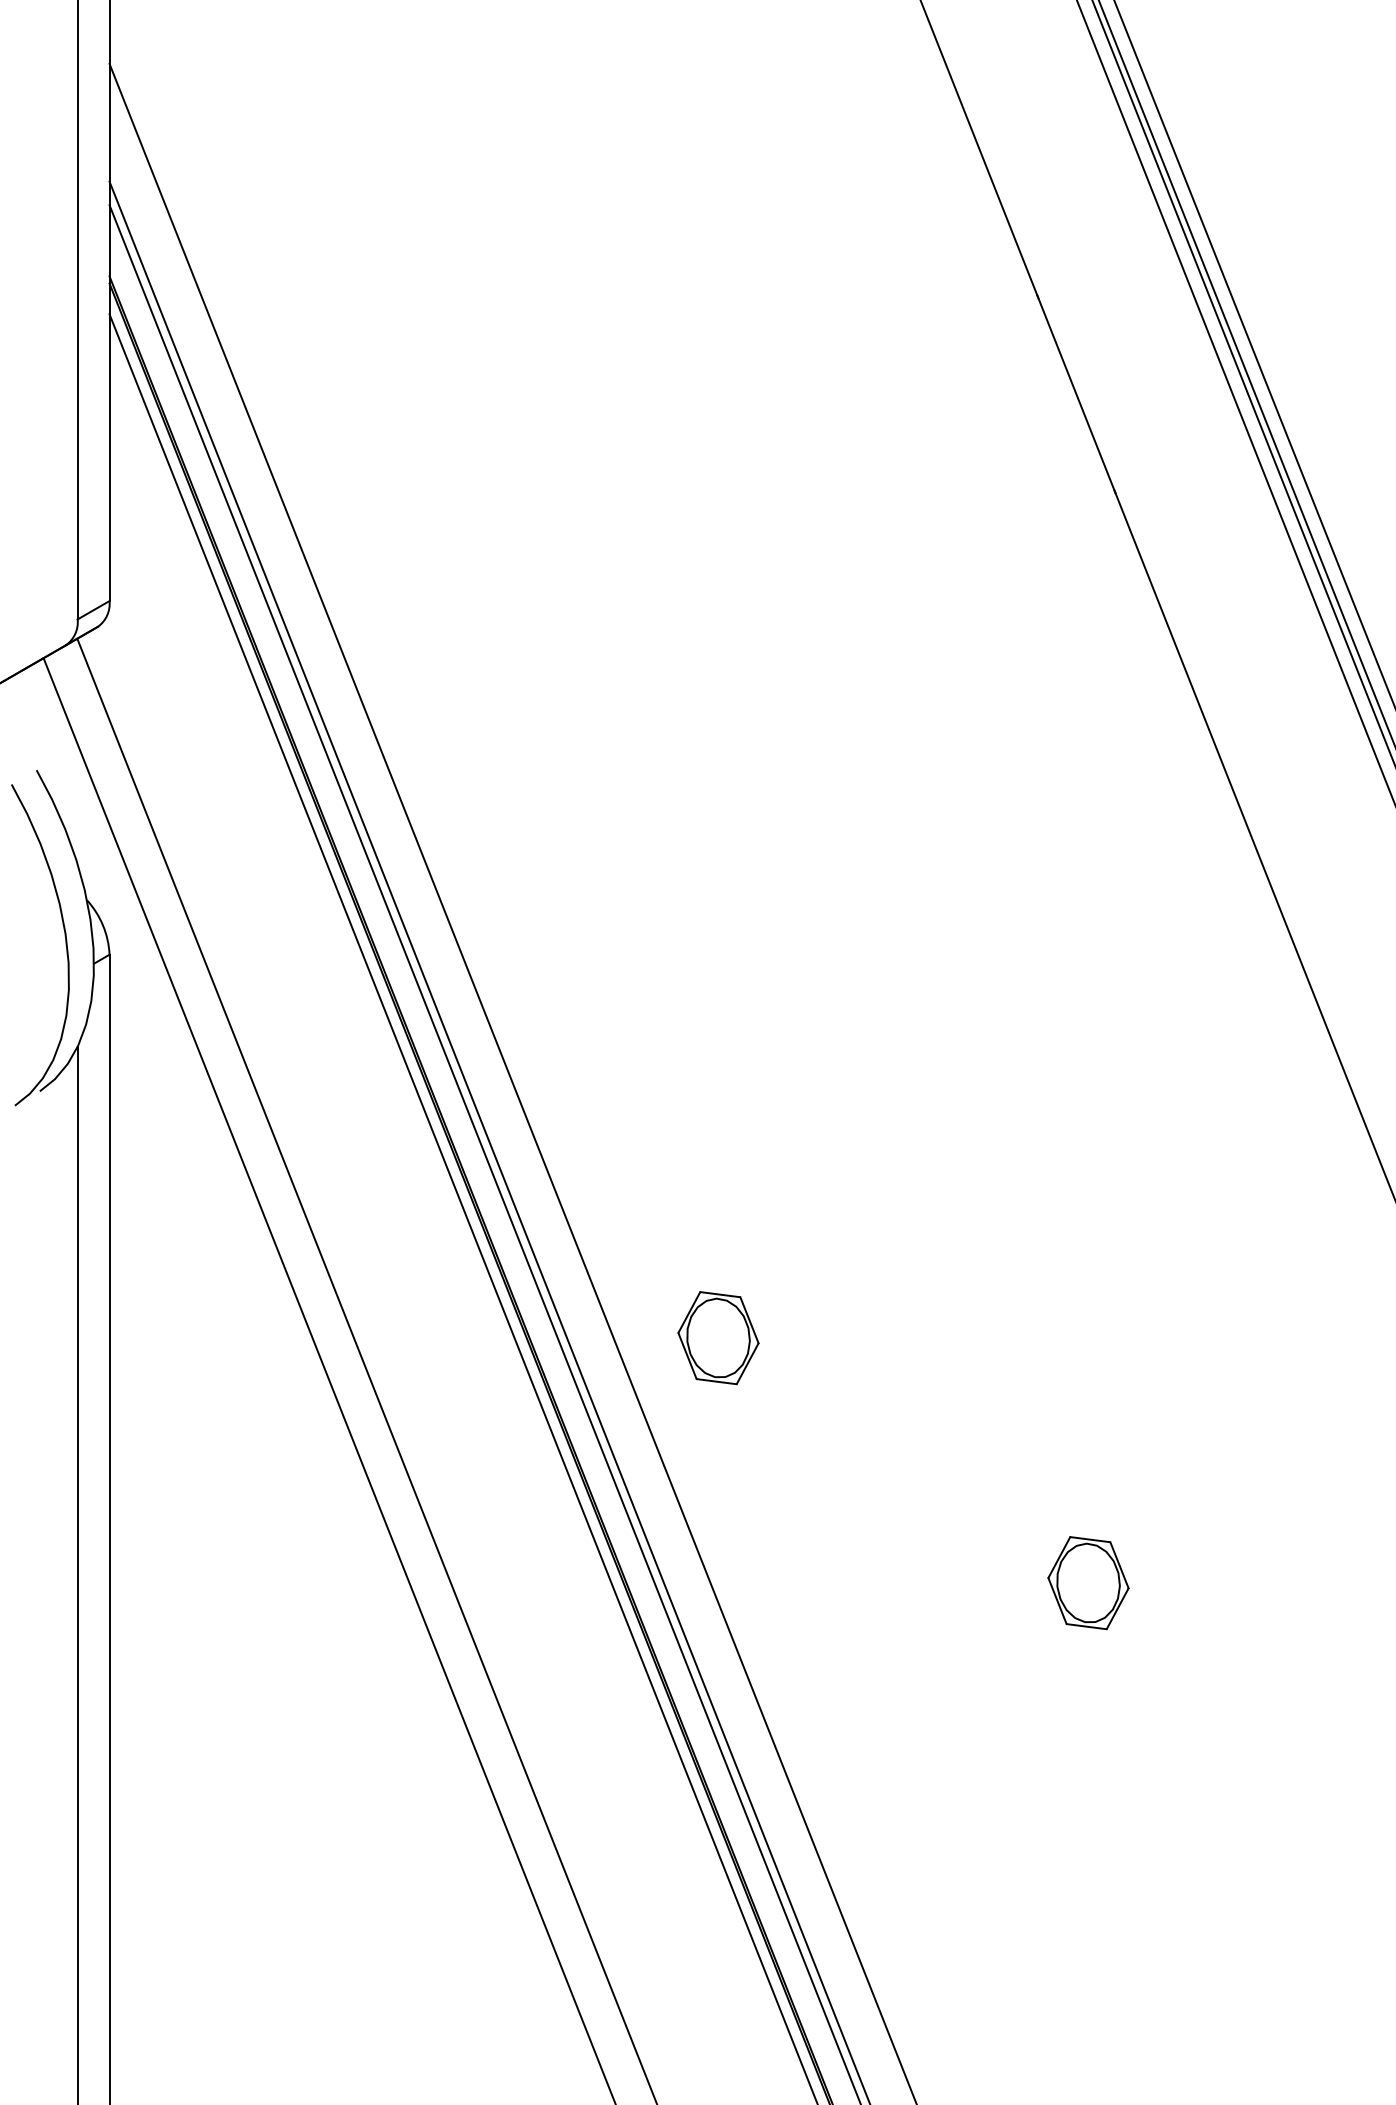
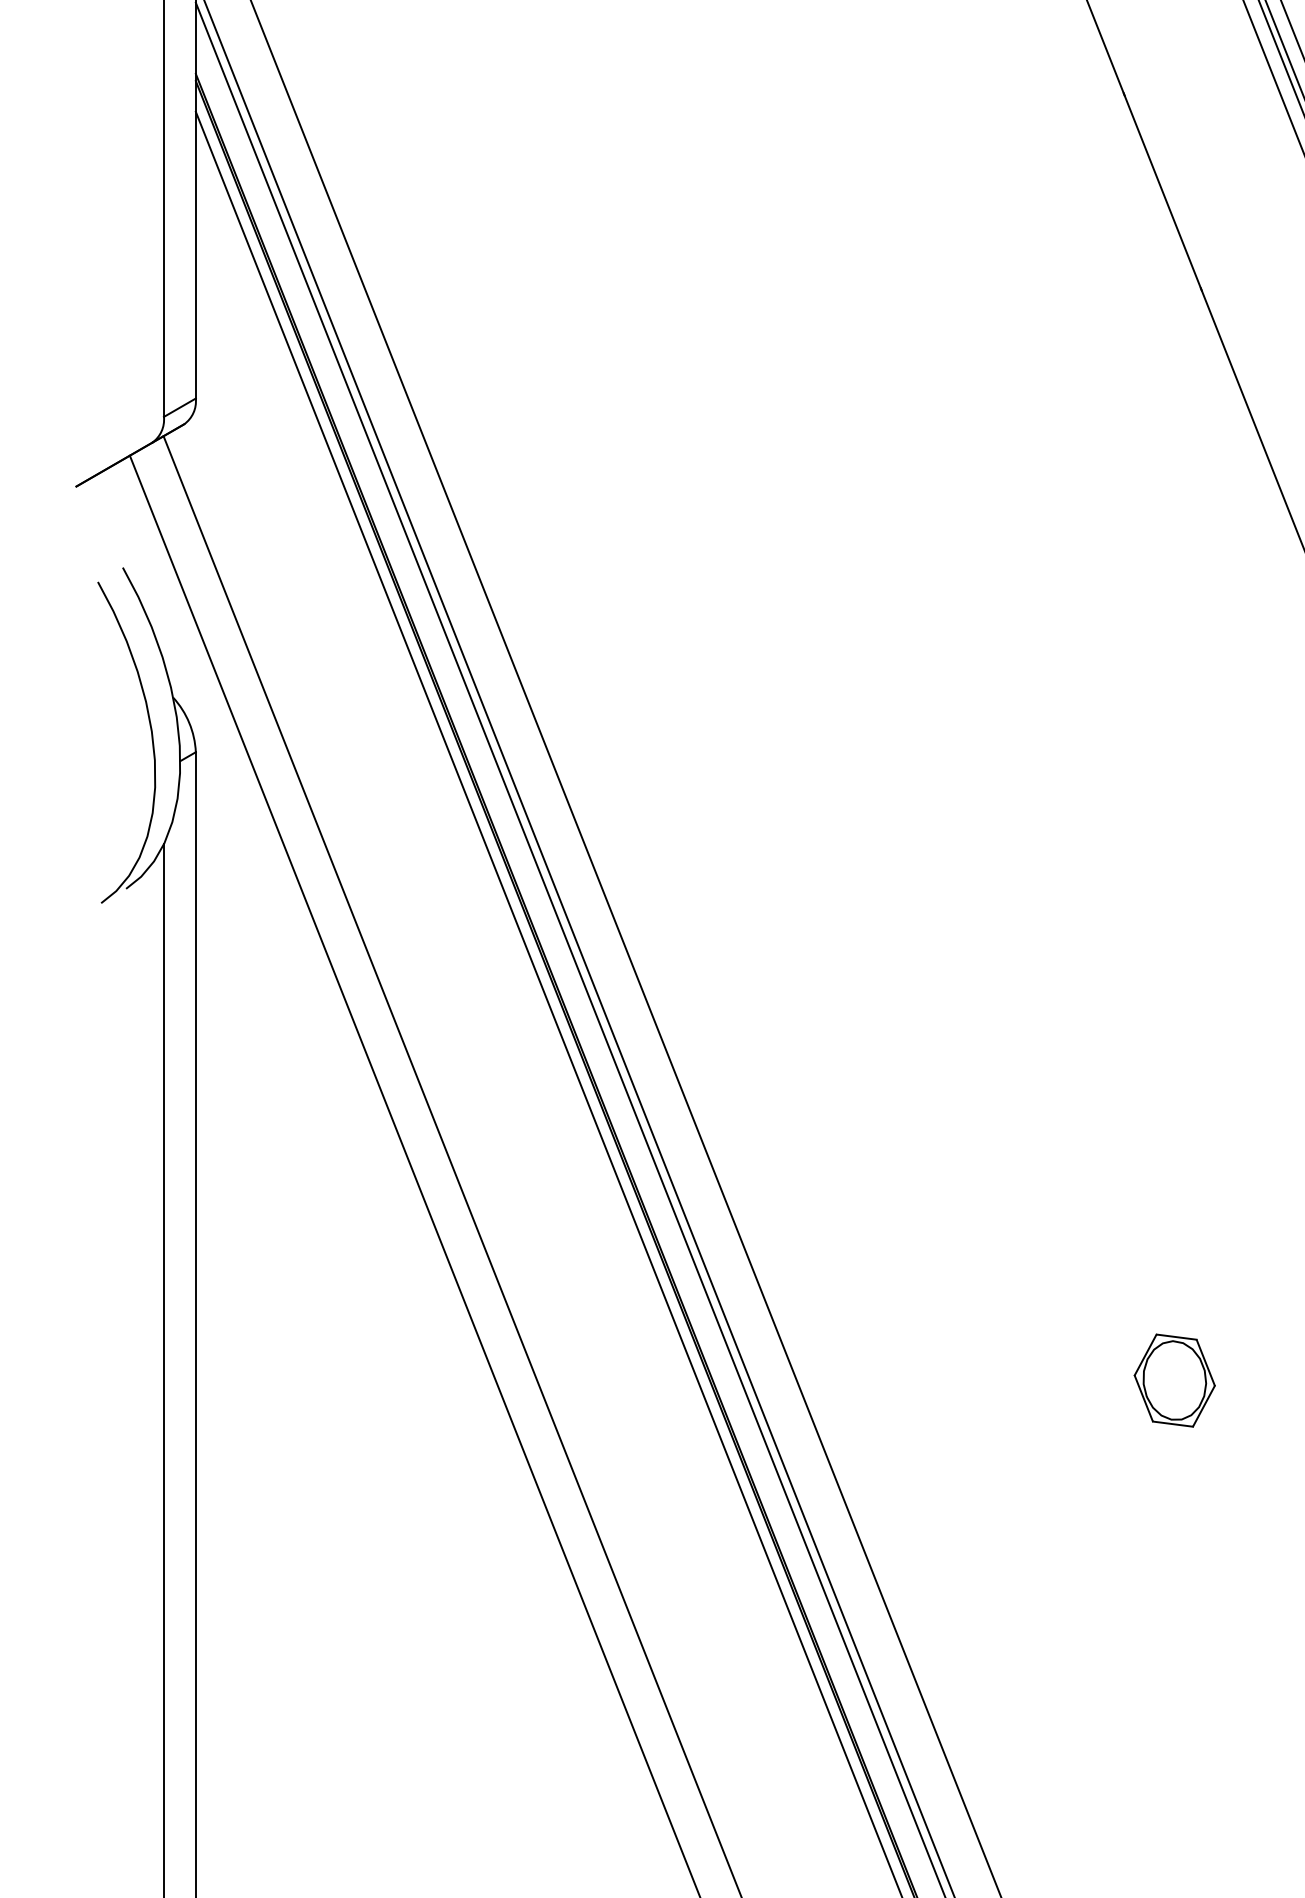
part: (718, 1338) -> (804, 1135), removed

